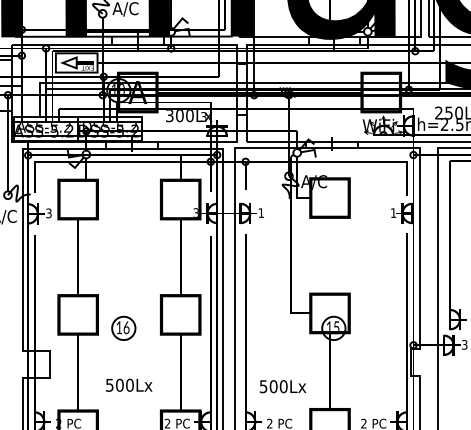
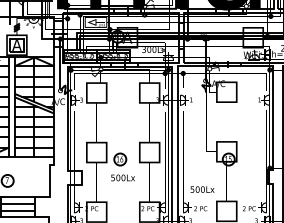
text: (128, 384) -> (122, 177), moved

